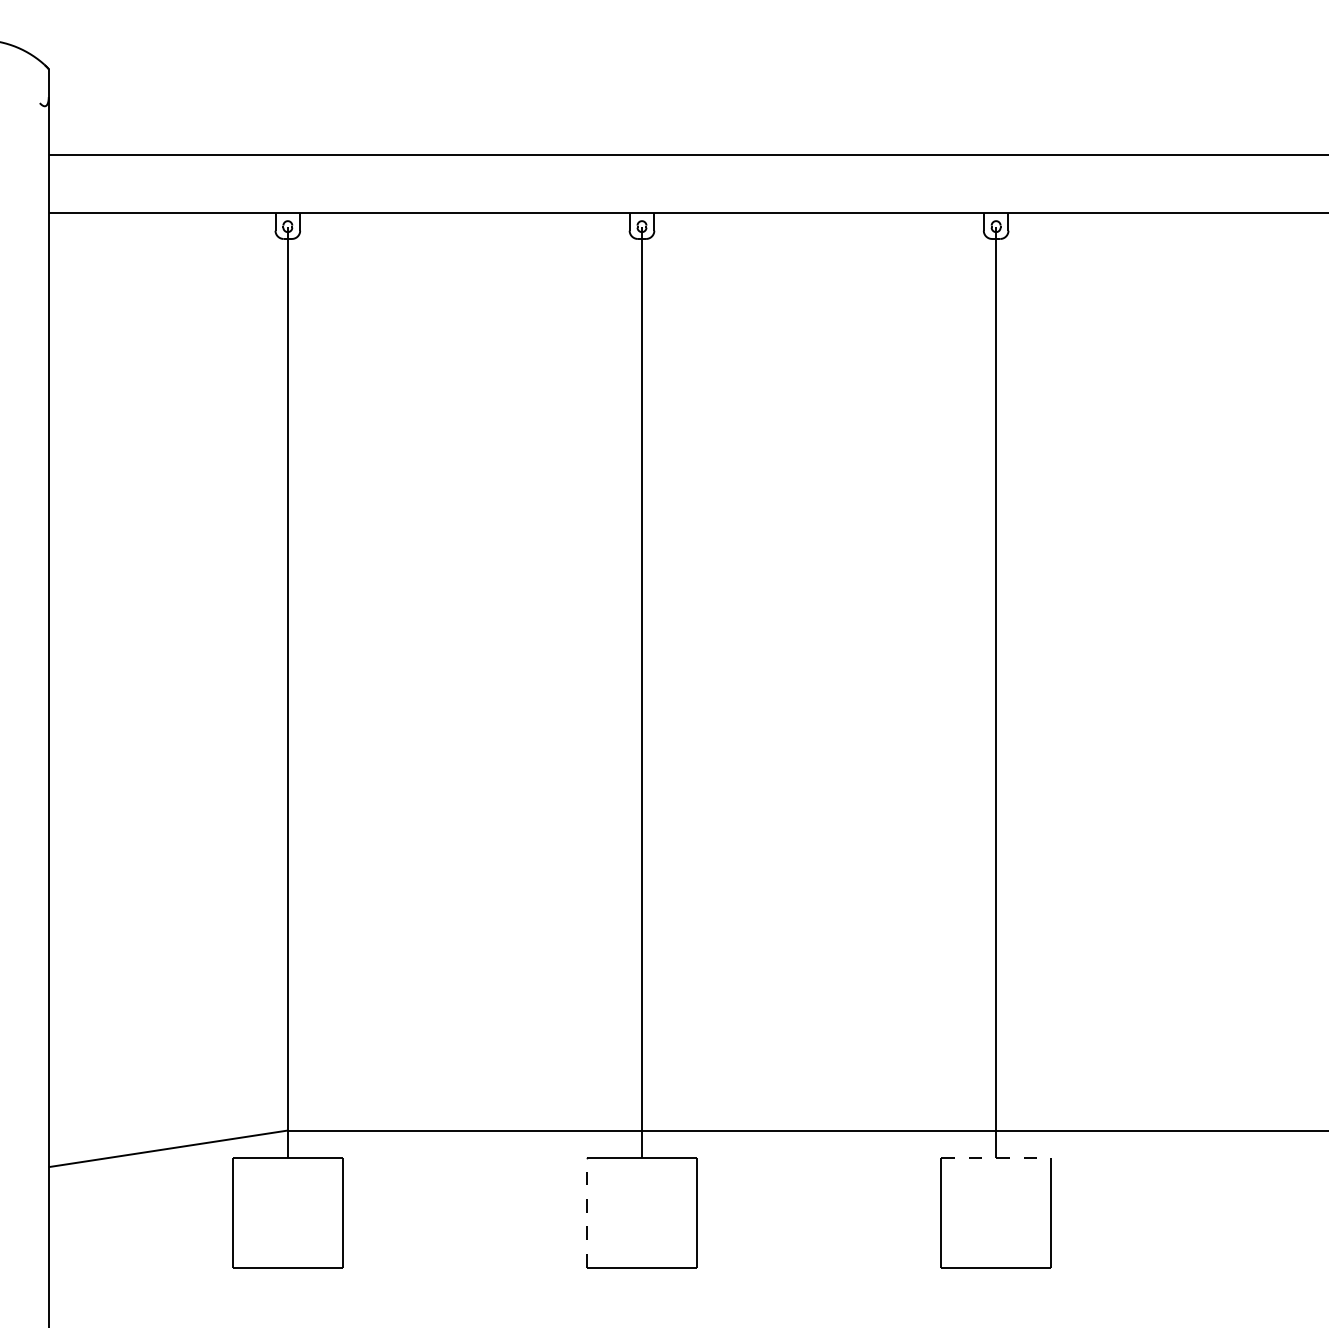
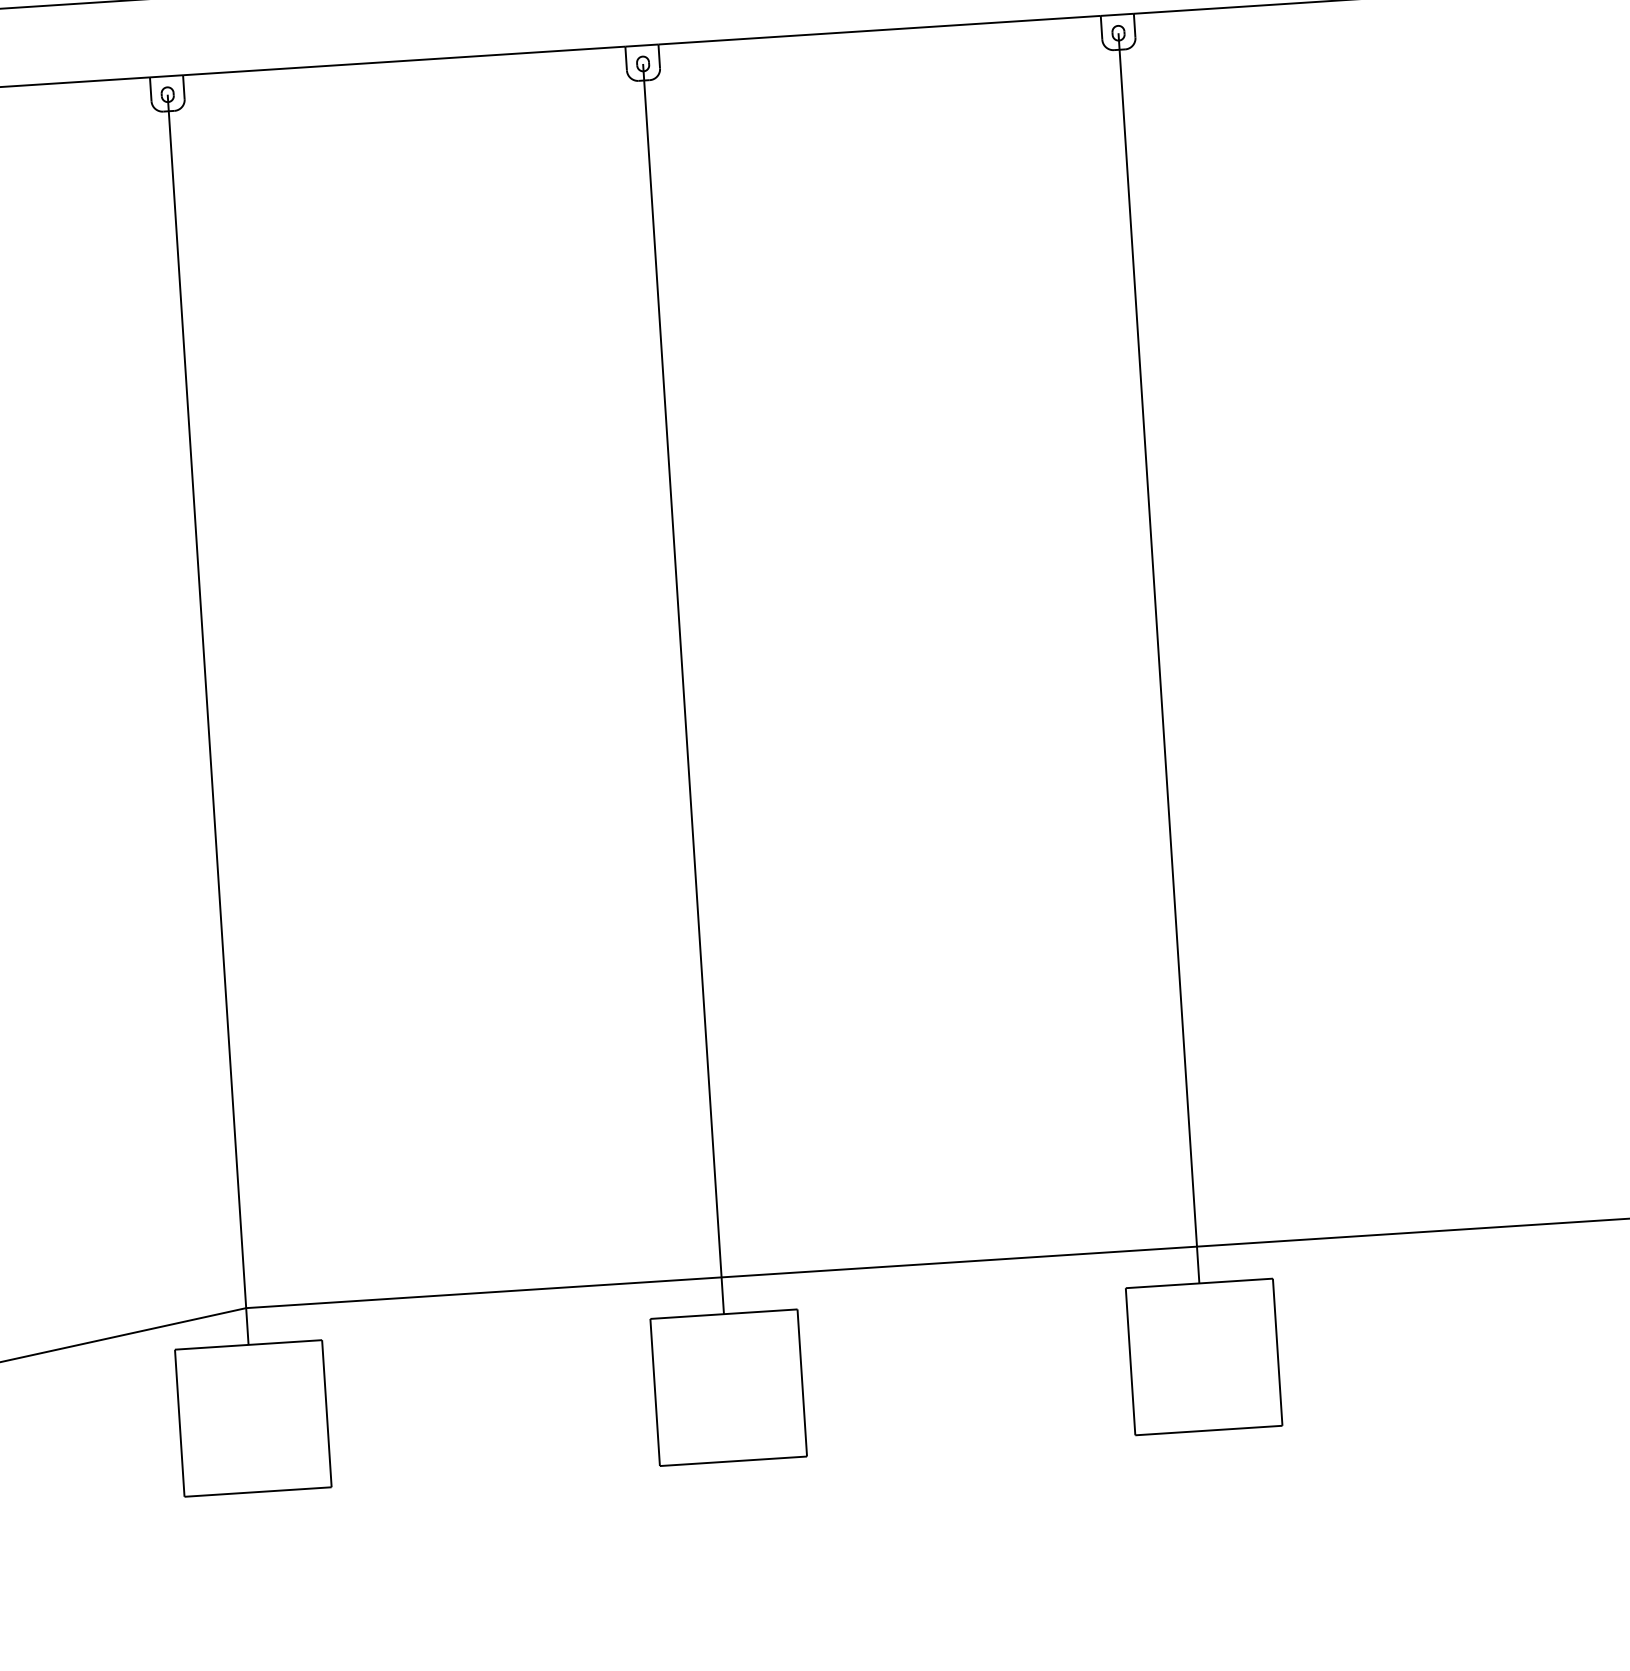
line: (996, 1157) -> (1199, 1282), dashed -> solid
line: (587, 1212) -> (655, 1392), dashed -> solid

